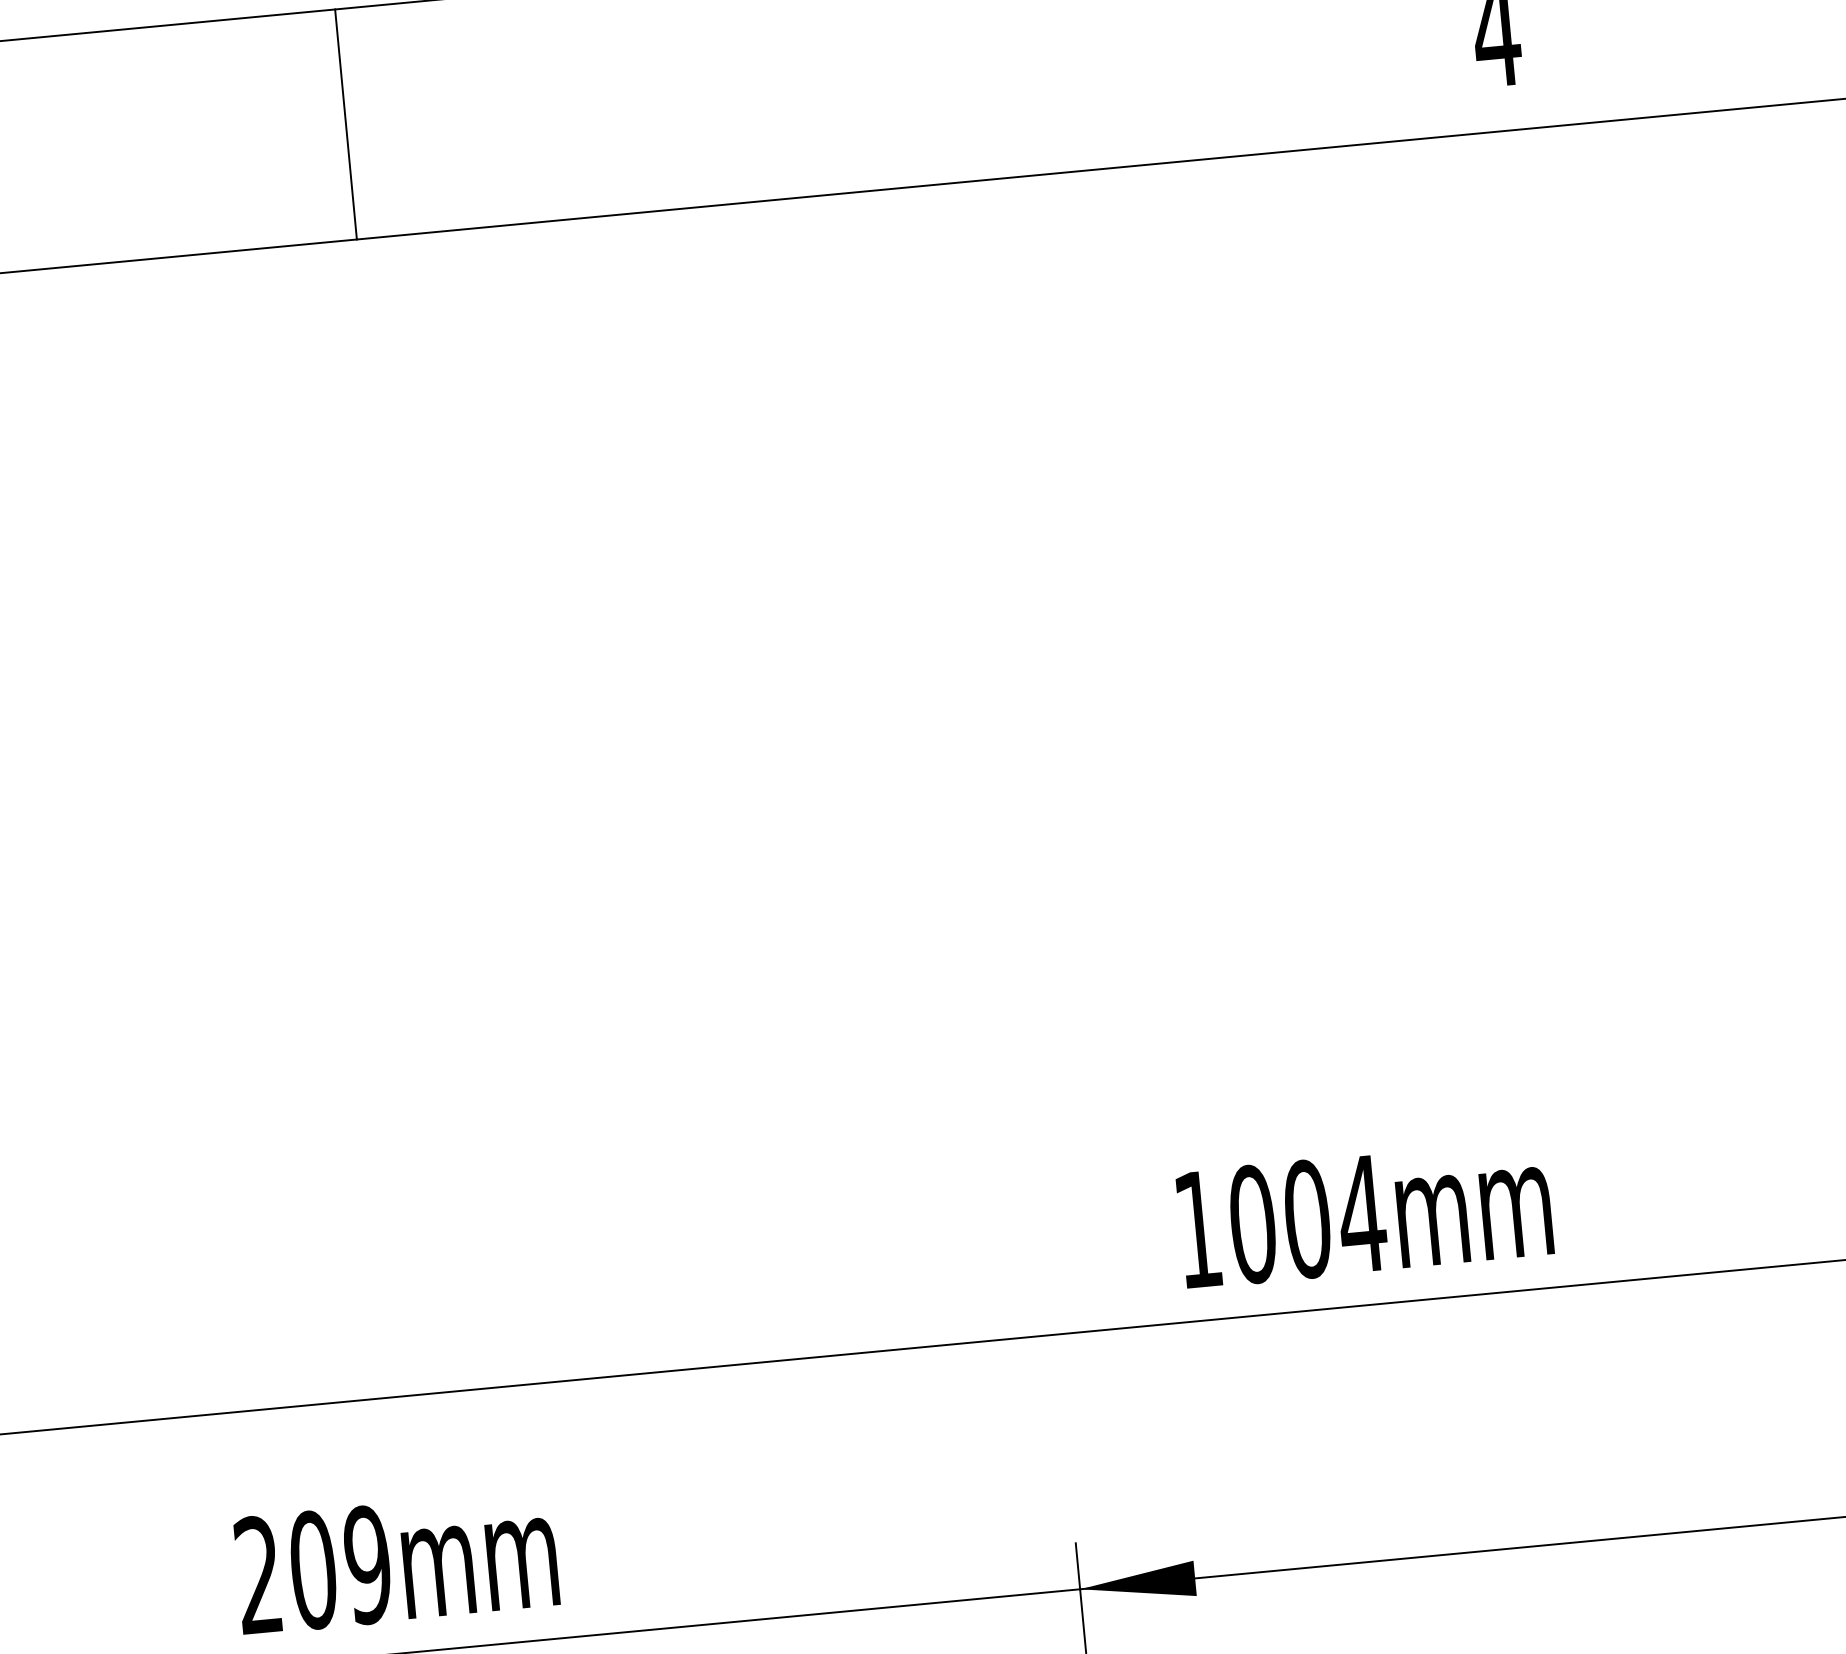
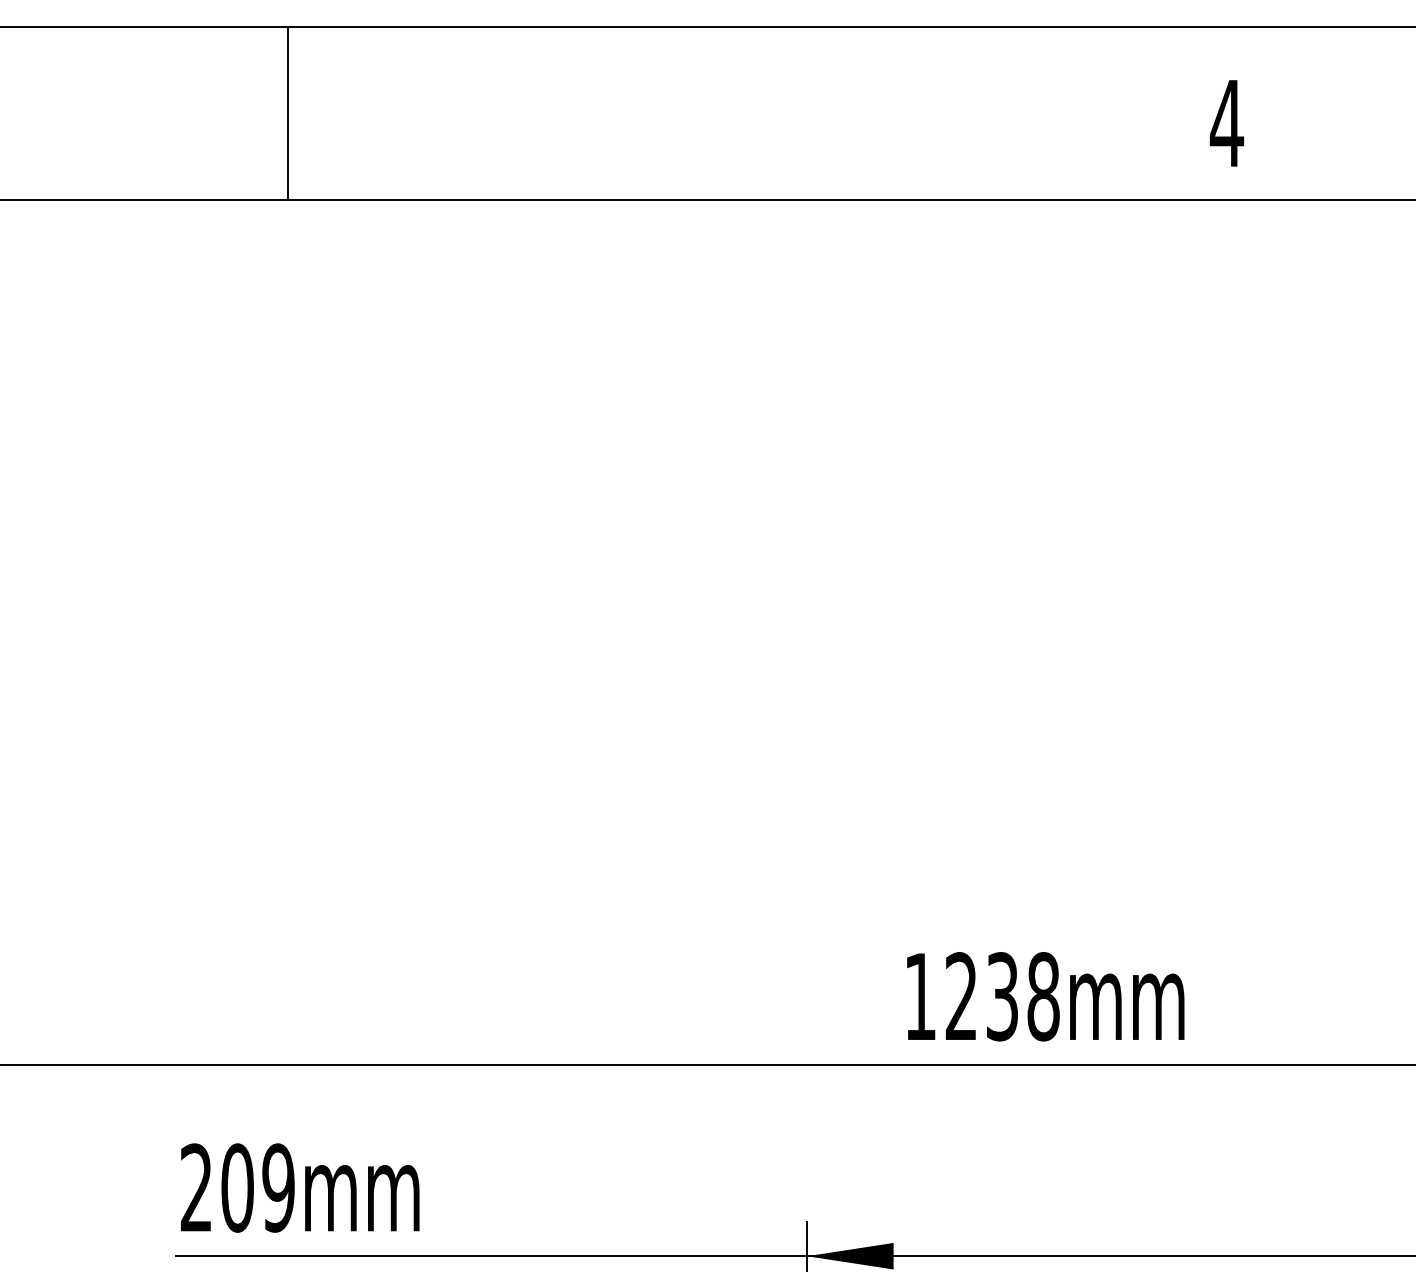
line: (345, 124) -> (287, 113), moved
text: (1307, 1218) -> (1002, 996), 1004mm -> 1238mm

